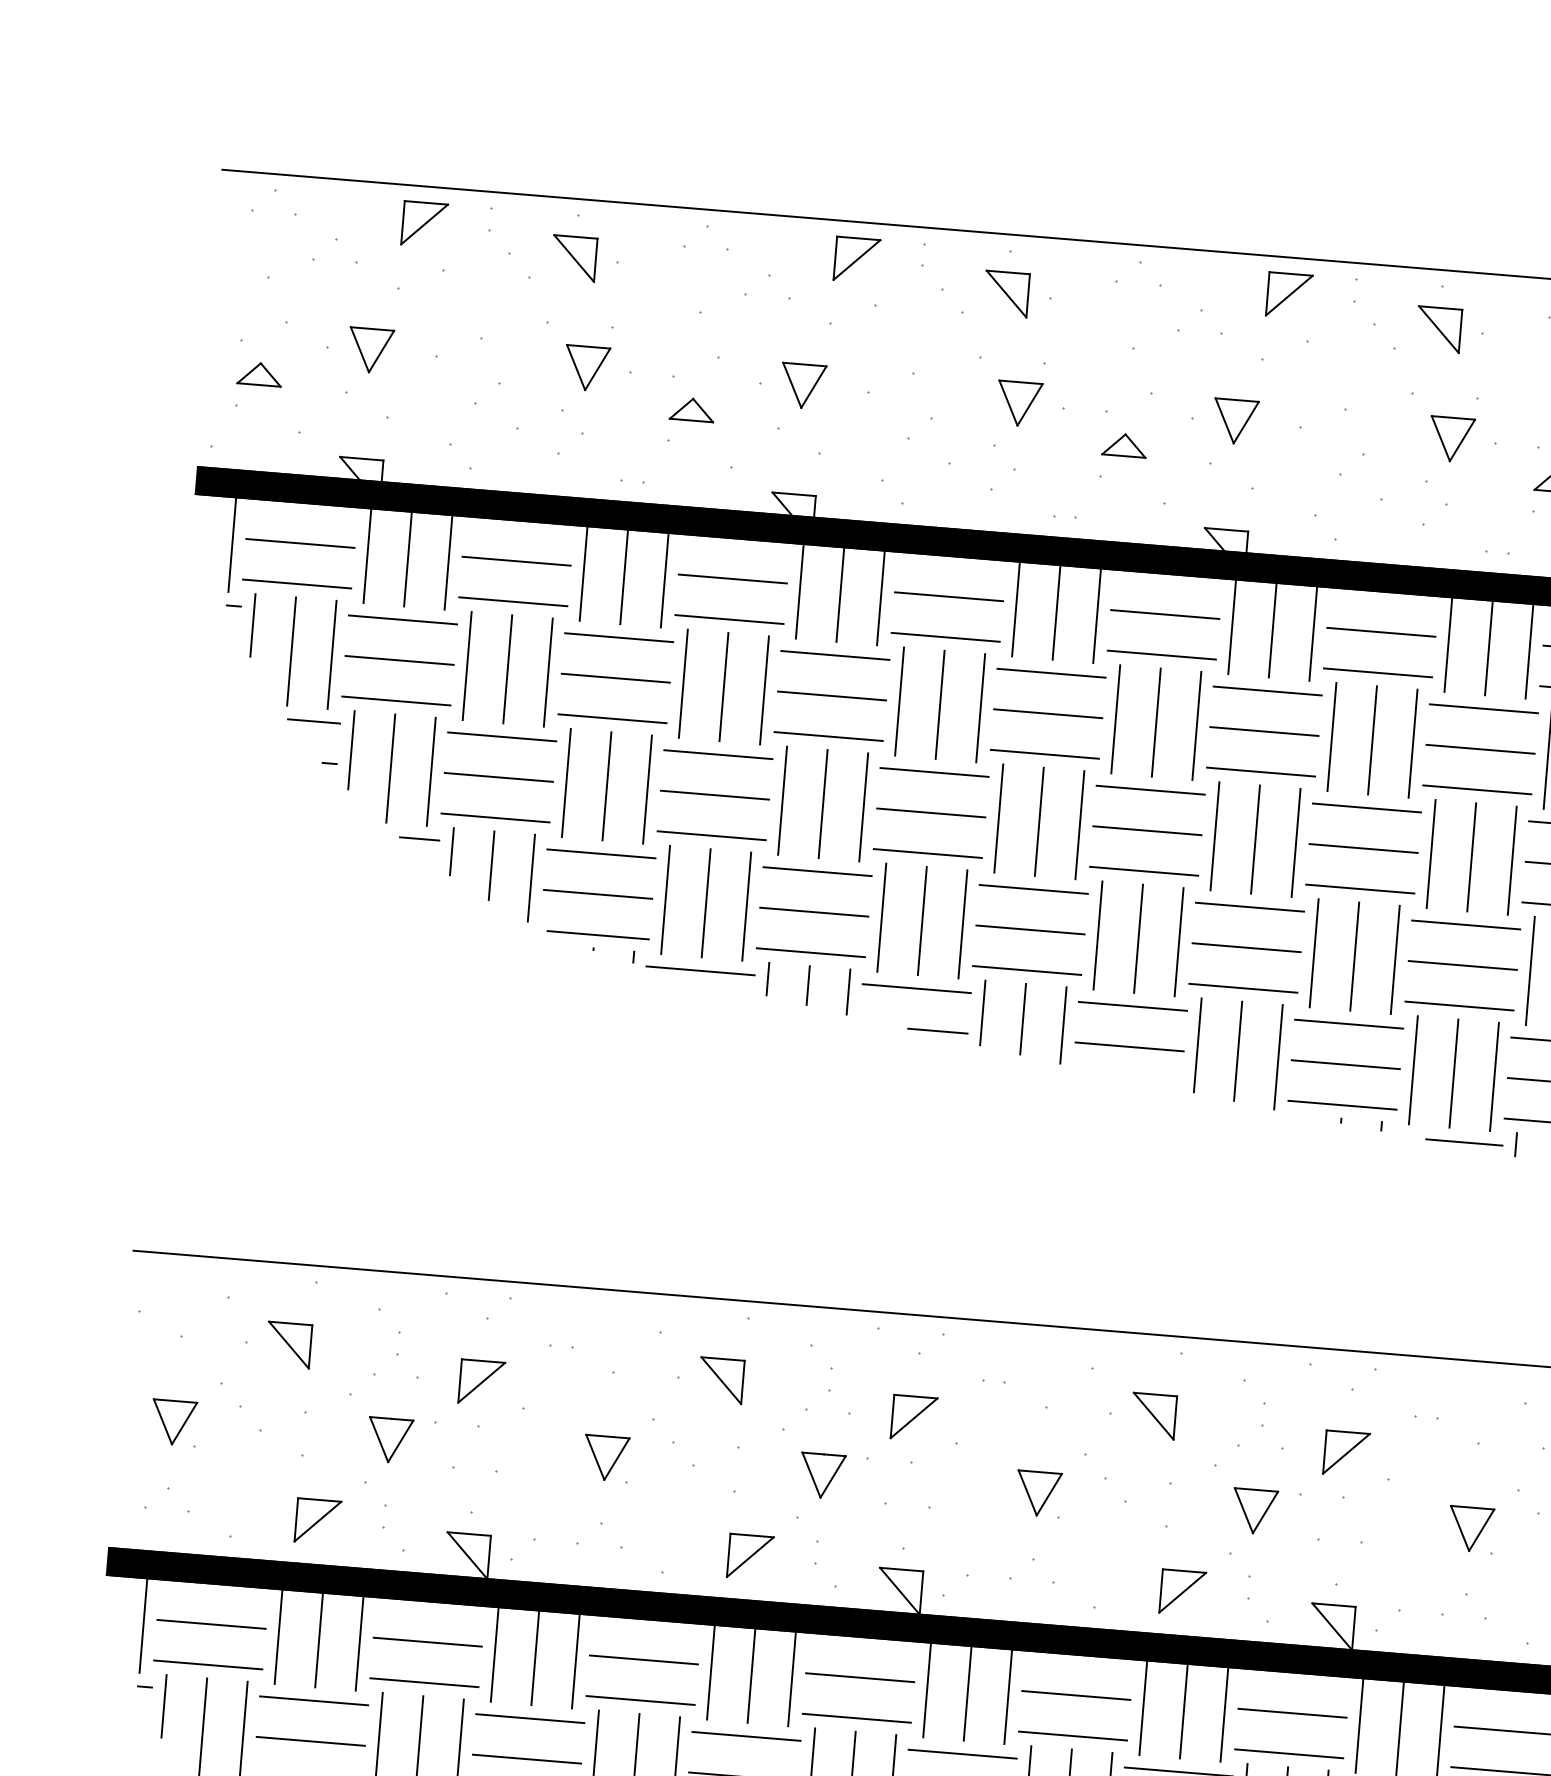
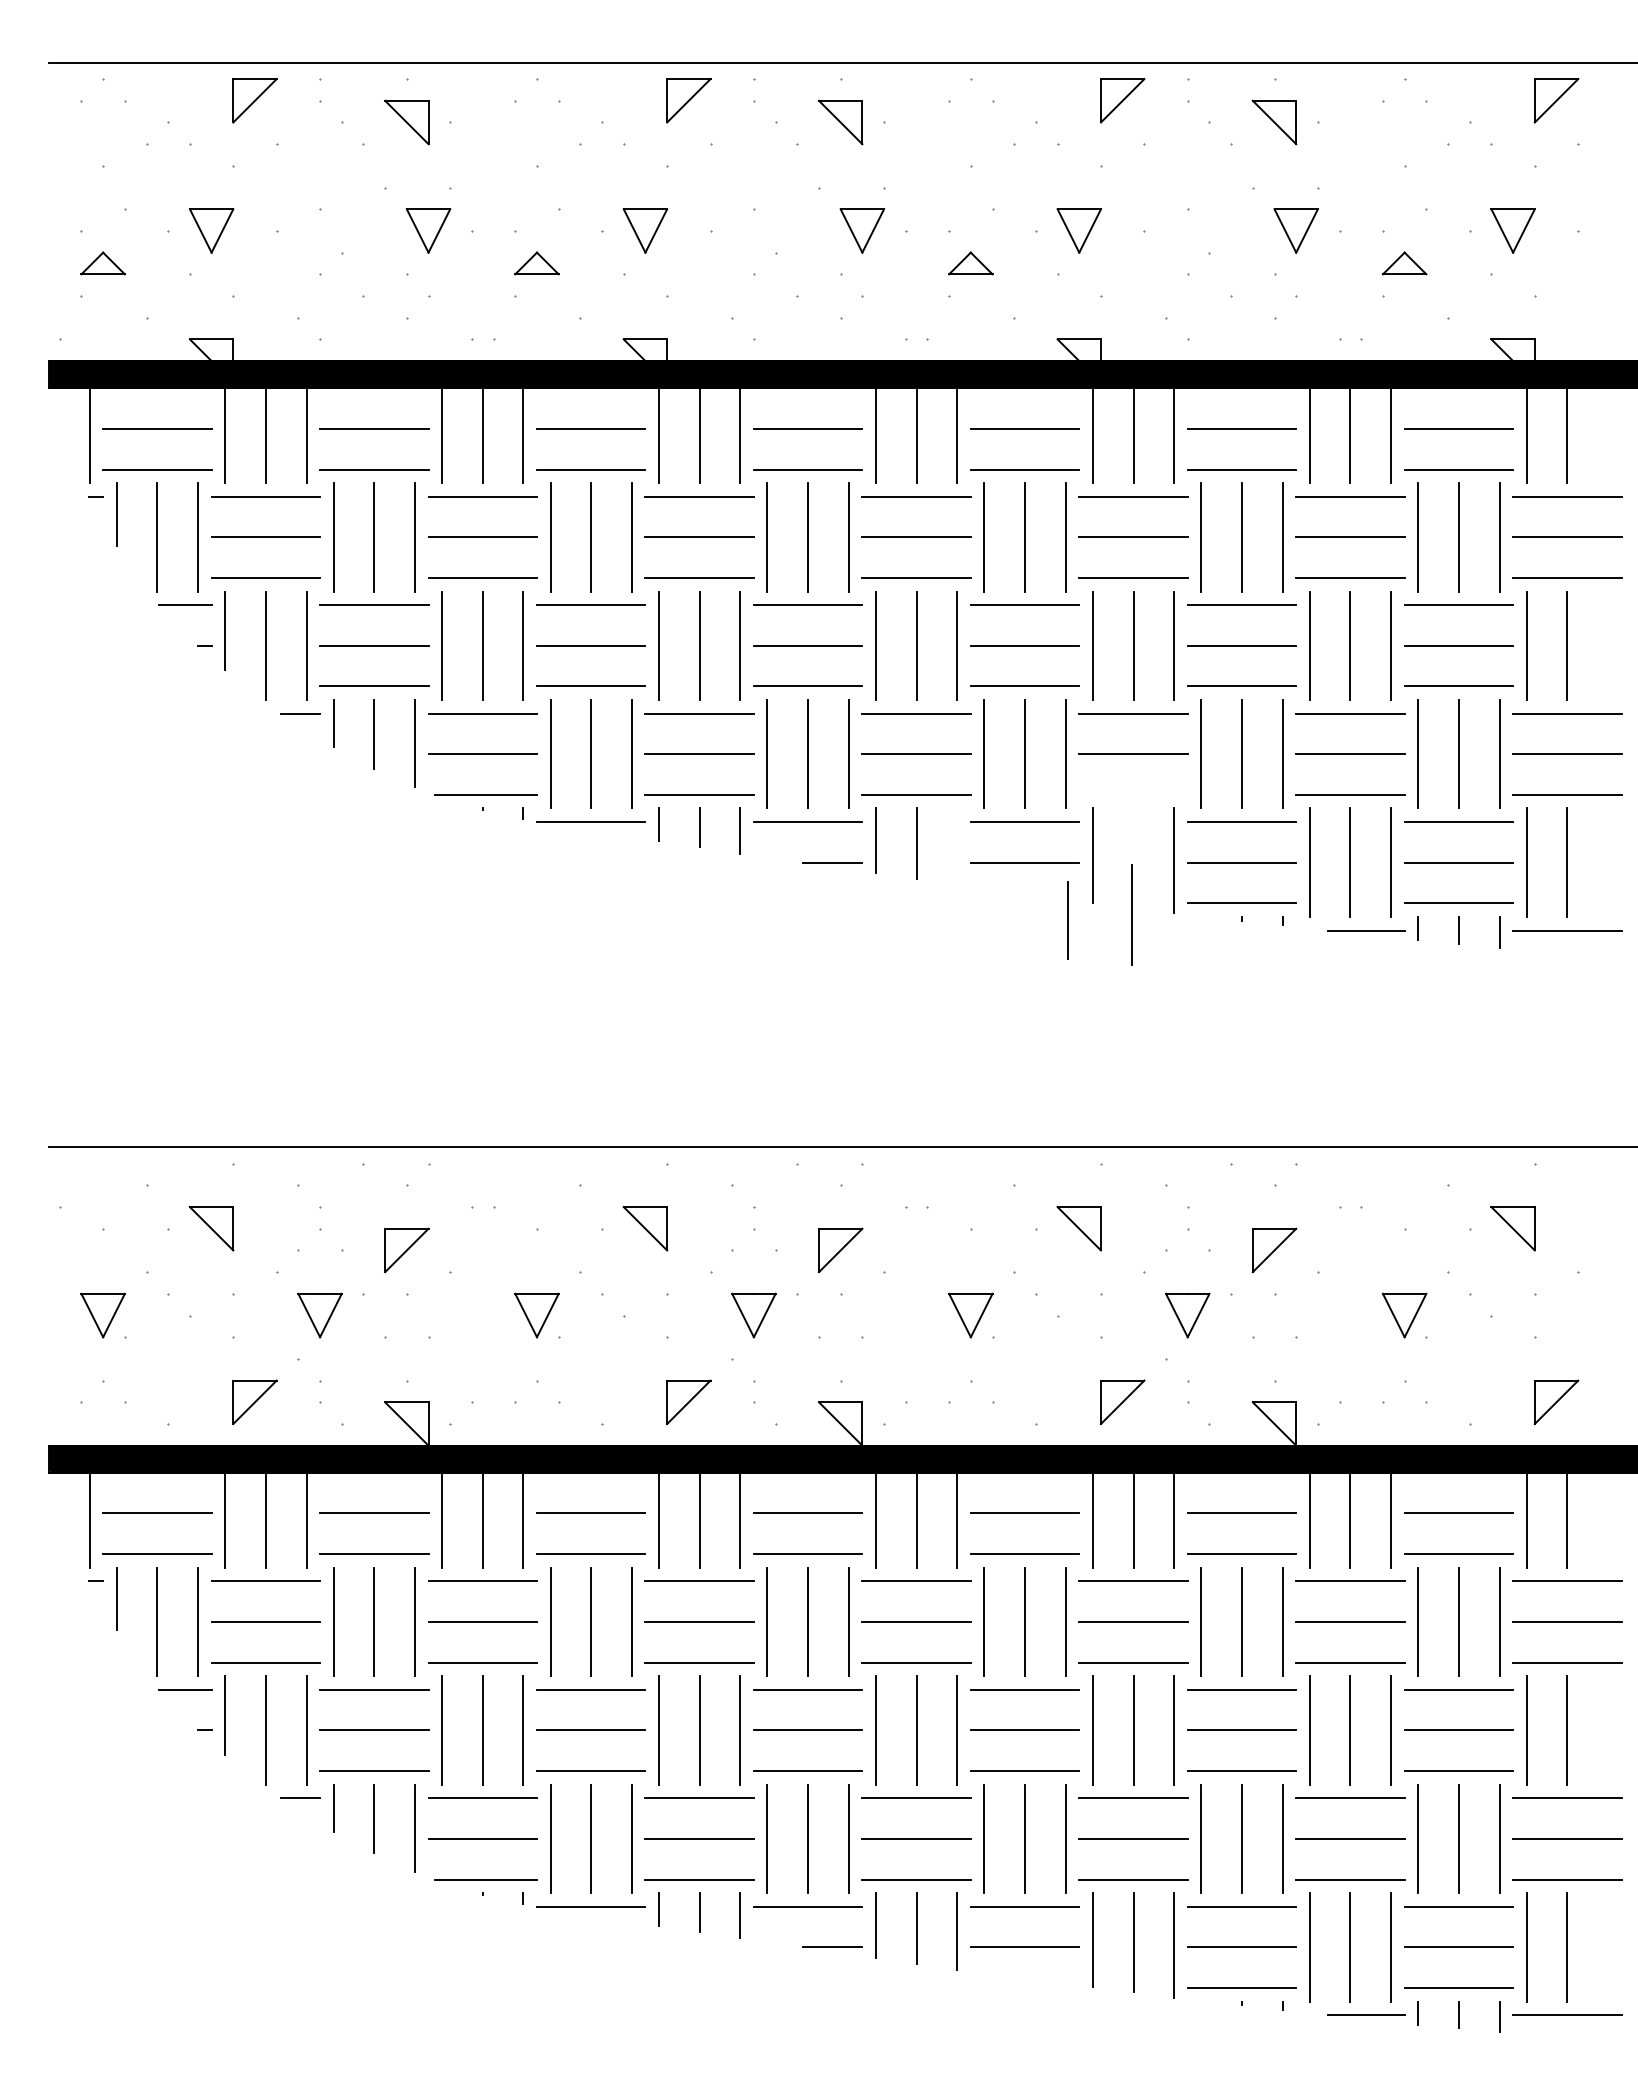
line: (1243, 987) -> (1133, 794), removed
line: (1062, 1025) -> (1067, 920), moved
line: (1238, 1050) -> (1131, 914), moved

